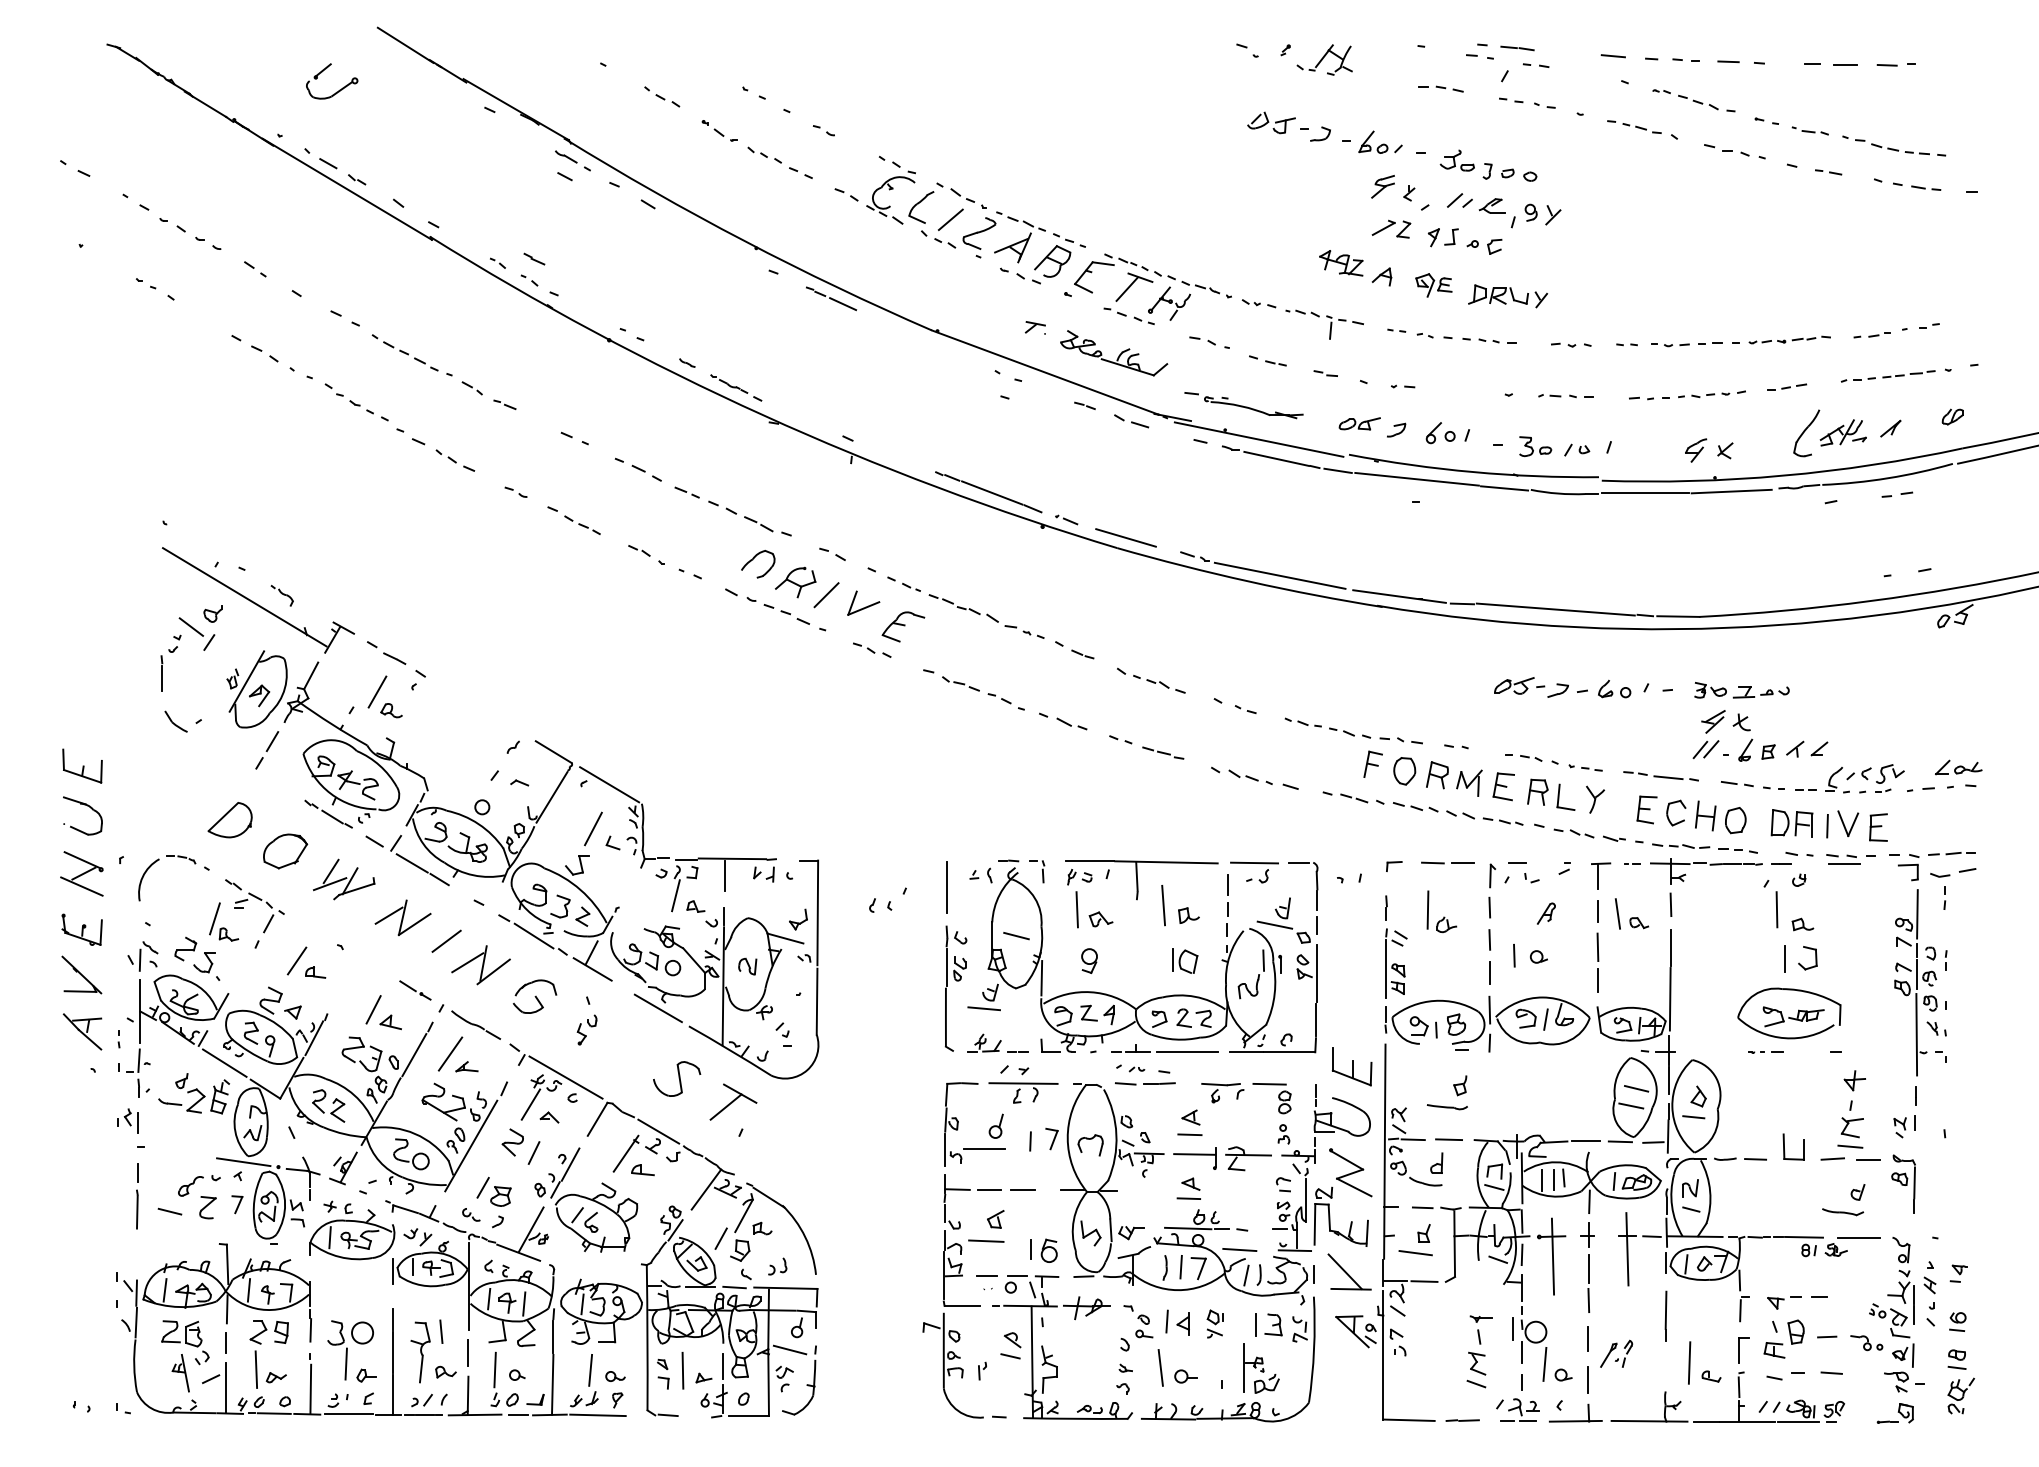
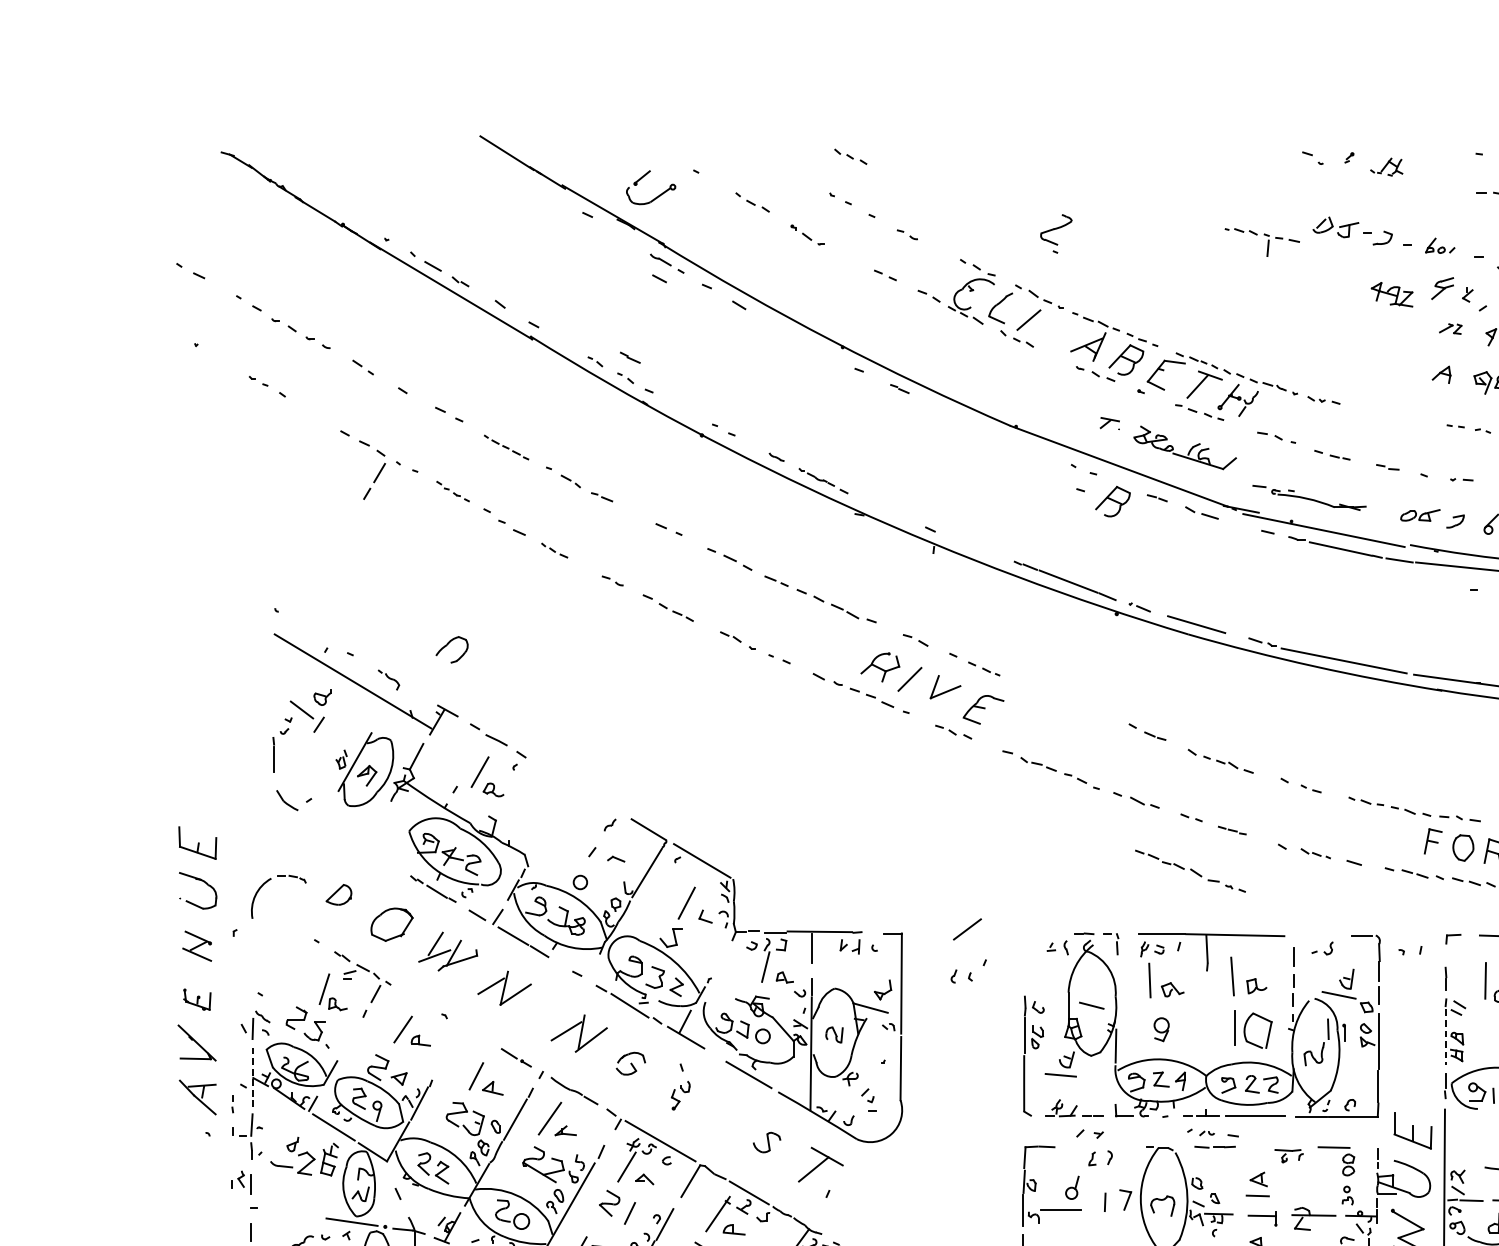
part: (1324, 59) -> (1386, 166), size x0.6
part: (339, 89) -> (658, 195), moved
part: (1380, 141) -> (1440, 245), size x0.7
part: (764, 154) -> (850, 156), moved
part: (1391, 228) -> (1450, 328), size x0.6
part: (979, 237) -> (1056, 233), moved
part: (1341, 263) -> (1392, 294), moved
line: (843, 304) -> (926, 401), removed
part: (1324, 324) -> (1262, 242), moved
part: (404, 352) -> (505, 447), size x0.7
part: (348, 398) -> (452, 491), size x0.7
part: (1038, 409) -> (1112, 501), added
part: (455, 460) -> (554, 550), size x0.7
part: (754, 558) -> (448, 644), moved
part: (986, 616) -> (1190, 871), moved
line: (267, 750) -> (374, 481), moved
part: (1163, 752) -> (1232, 830), size x0.7
part: (1250, 776) -> (1315, 853), size x0.7
part: (229, 820) -> (338, 895), size x0.6
part: (156, 862) -> (268, 881), moved
line: (1254, 862) -> (1319, 935), removed
part: (81, 873) -> (196, 945), size x0.7
line: (947, 887) -> (1025, 959), removed
part: (81, 929) -> (196, 999), size x0.7
line: (446, 940) -> (967, 928), moved
part: (1185, 960) -> (1253, 1029), size x1.6
line: (1386, 968) -> (1445, 1036), solid -> dashed
part: (534, 996) -> (630, 1063), size x0.7
line: (139, 1011) -> (252, 1077), solid -> dashed
part: (677, 1078) -> (767, 1142), size x0.6
line: (1023, 1083) -> (1098, 1146), removed
part: (1145, 1083) -> (1215, 1146), size x0.7
part: (1222, 1093) -> (1288, 1156), size x0.7
part: (1194, 1158) -> (1262, 1218), size x0.7

